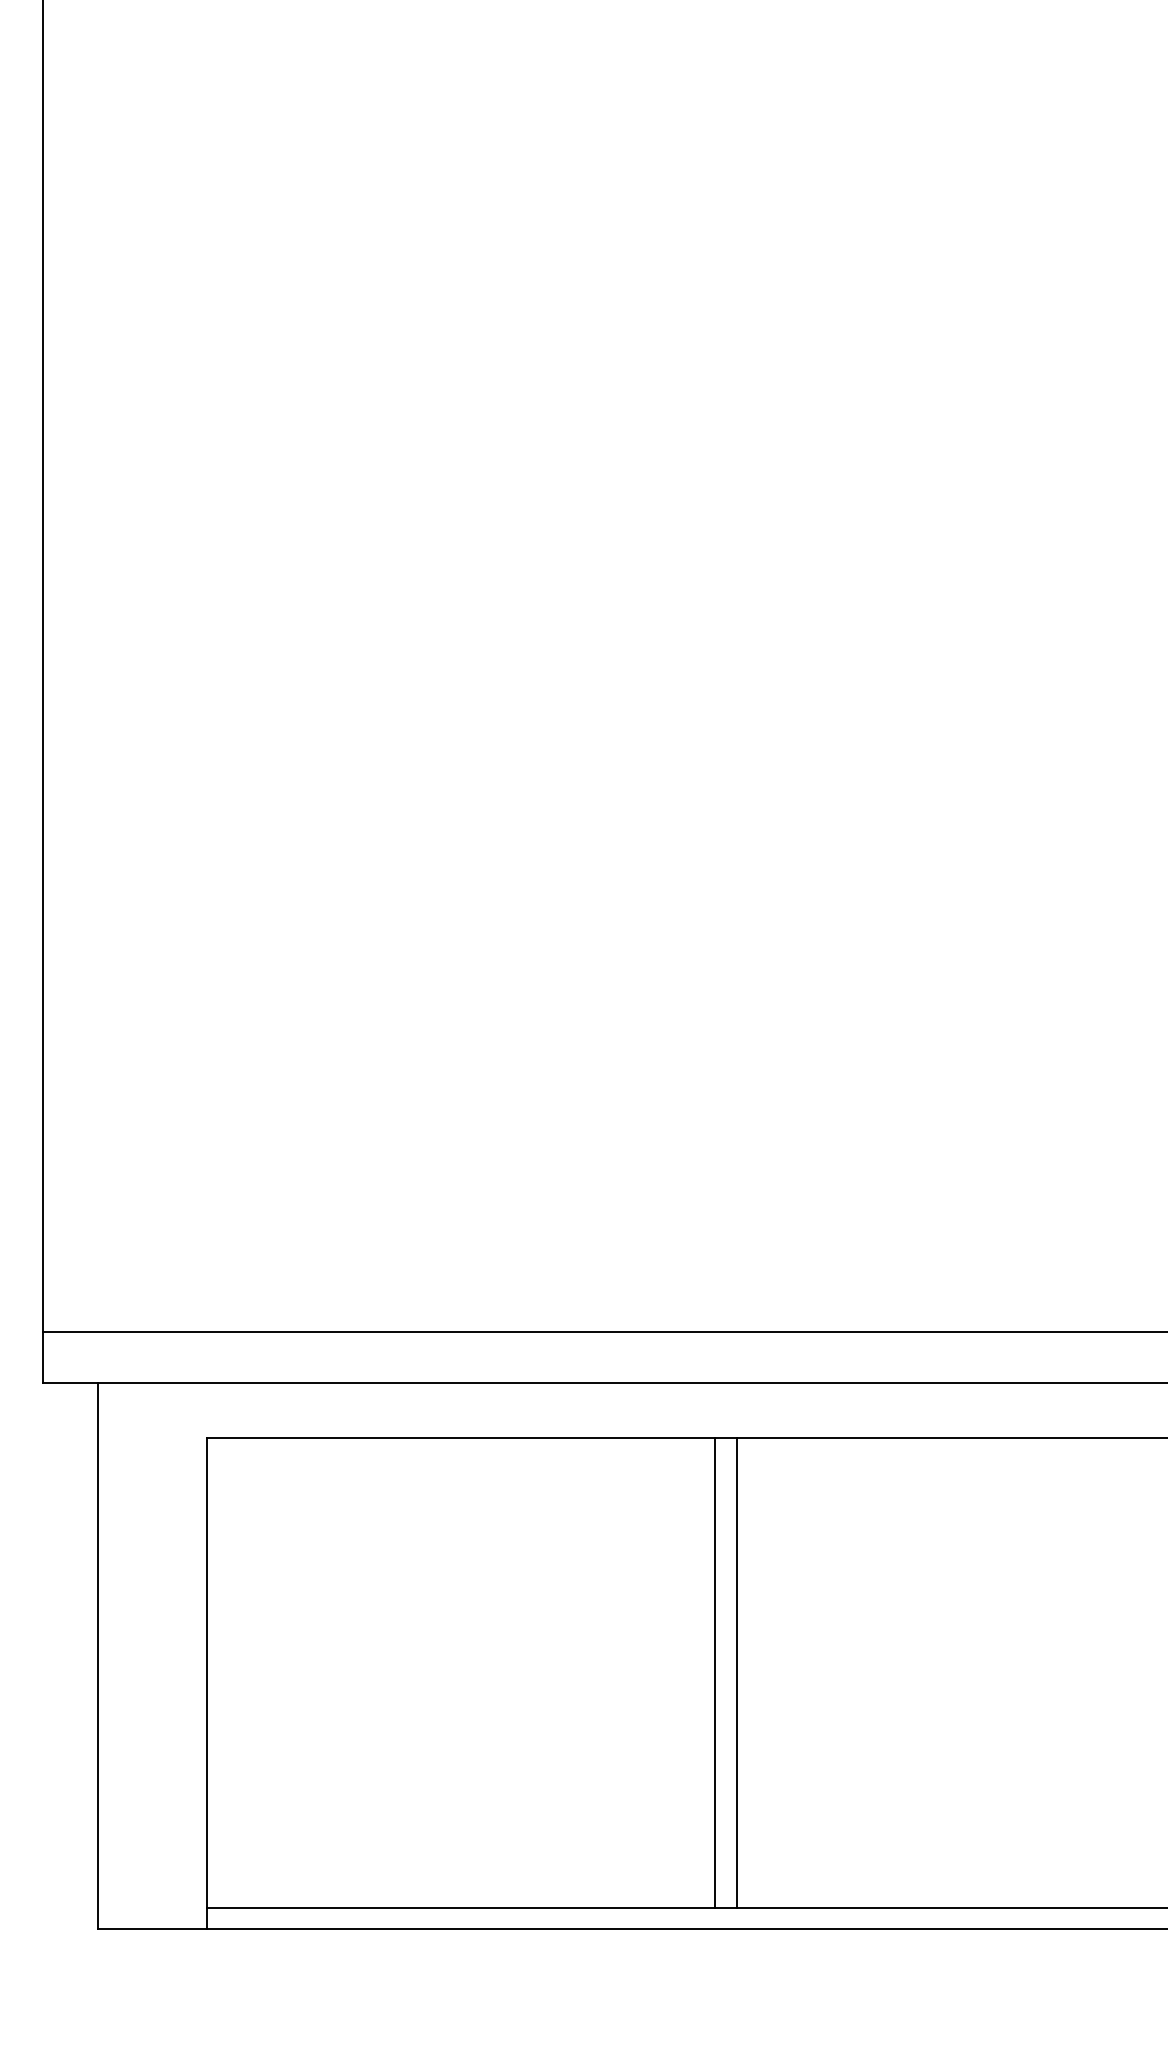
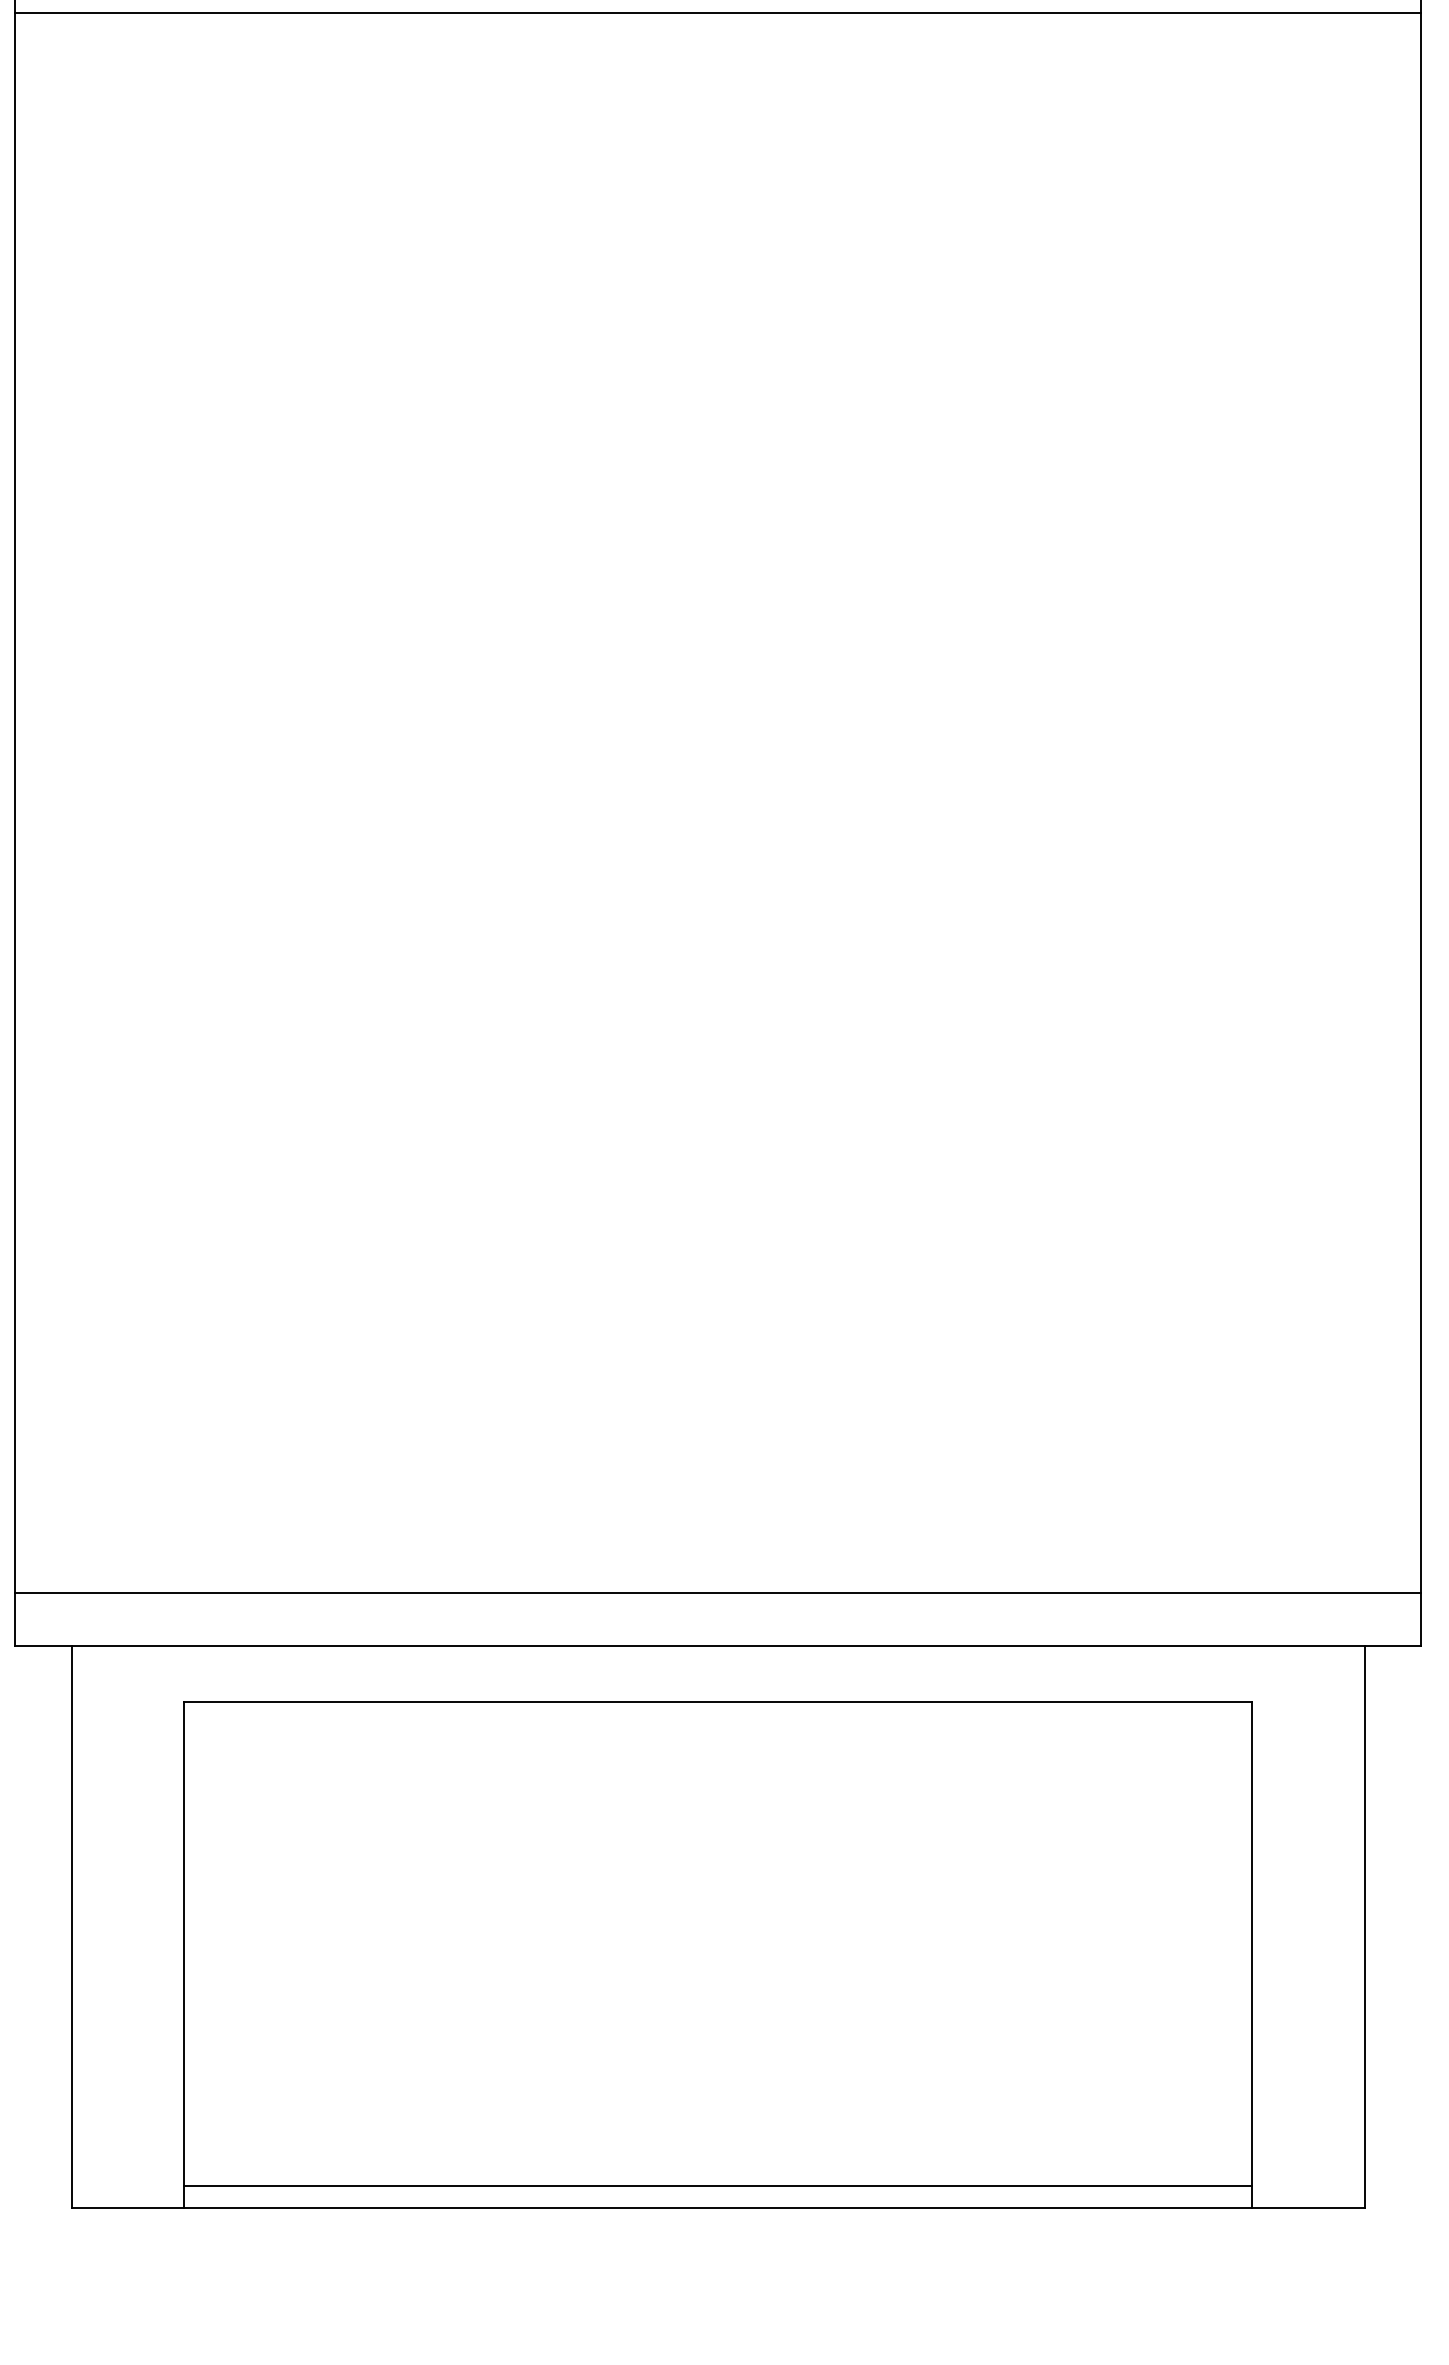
line: (714, 1672) -> (706, 1943), removed
line: (736, 1672) -> (729, 1943), removed

